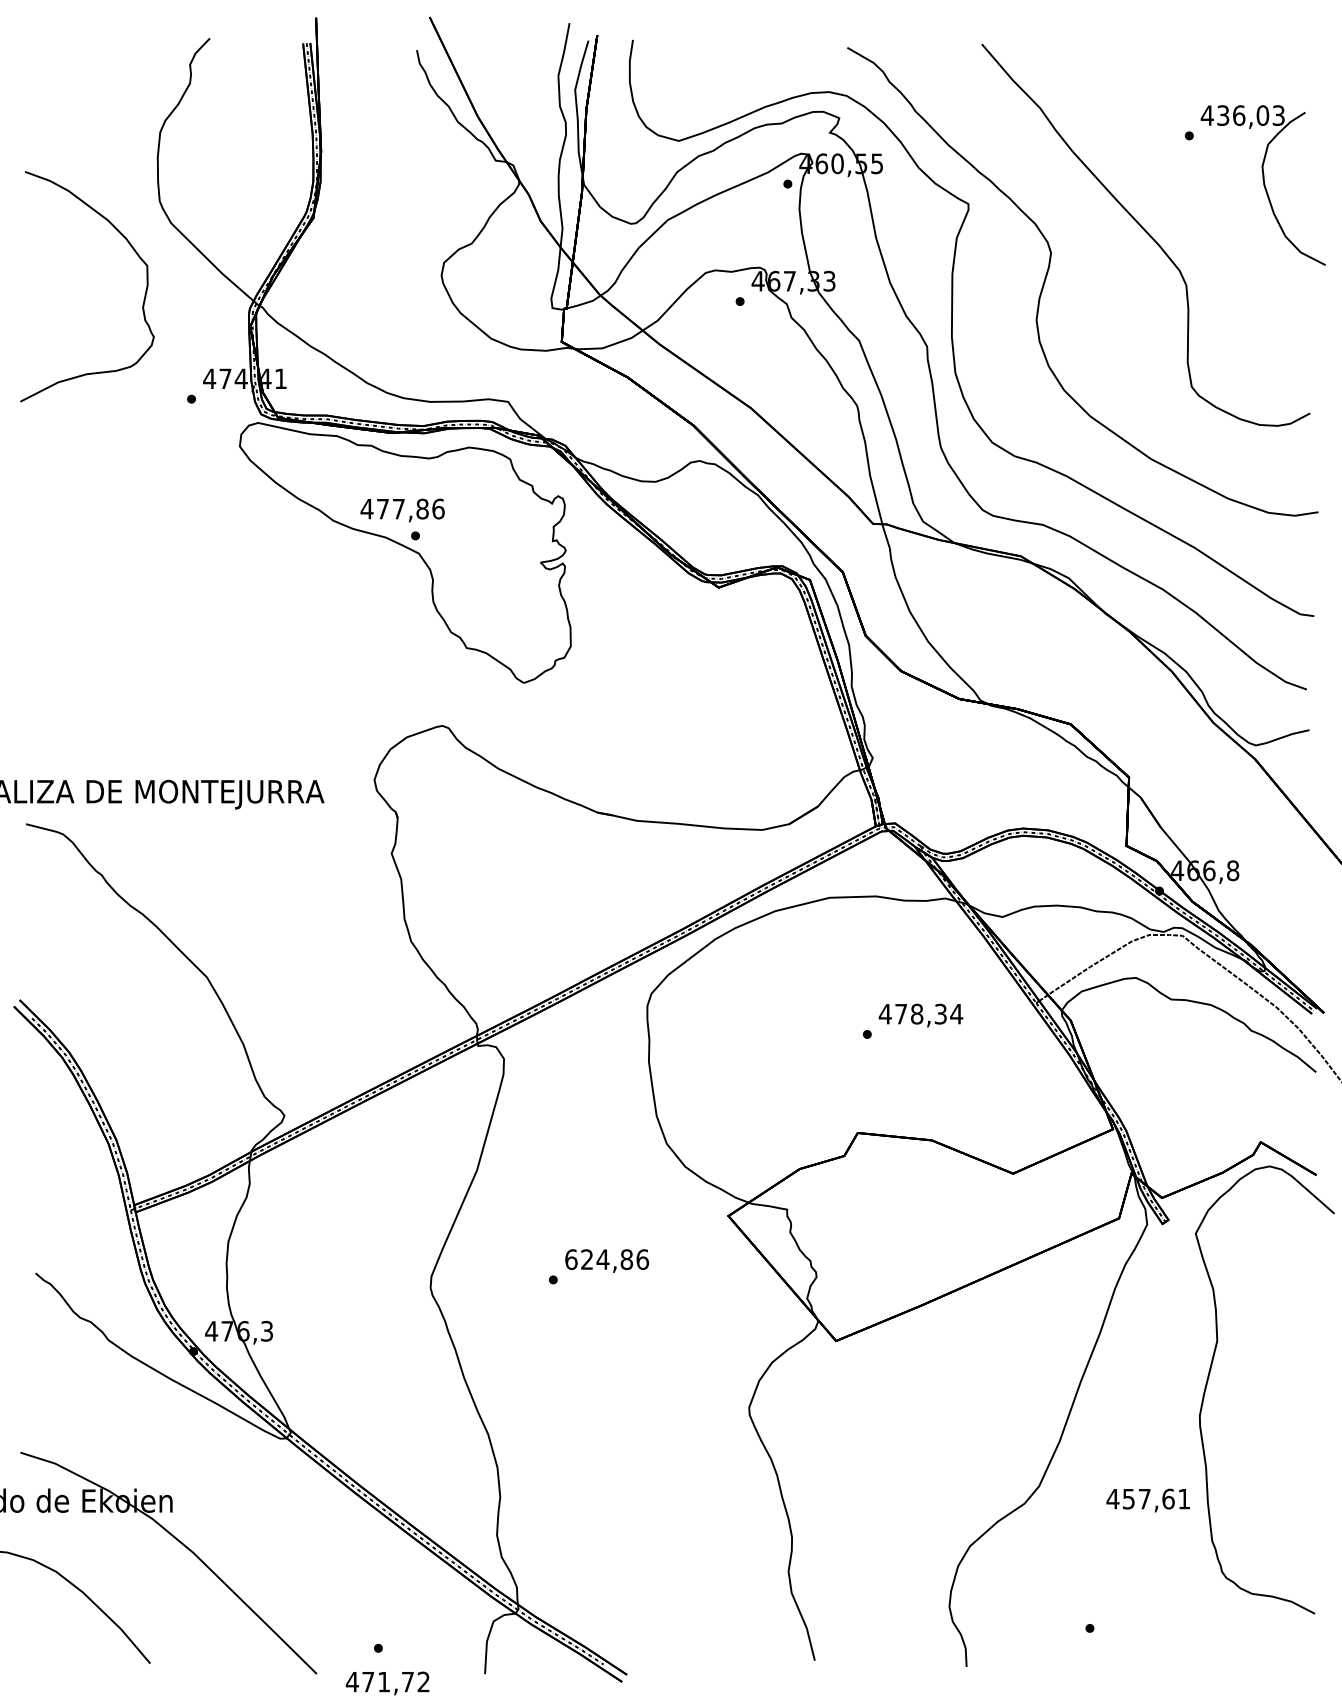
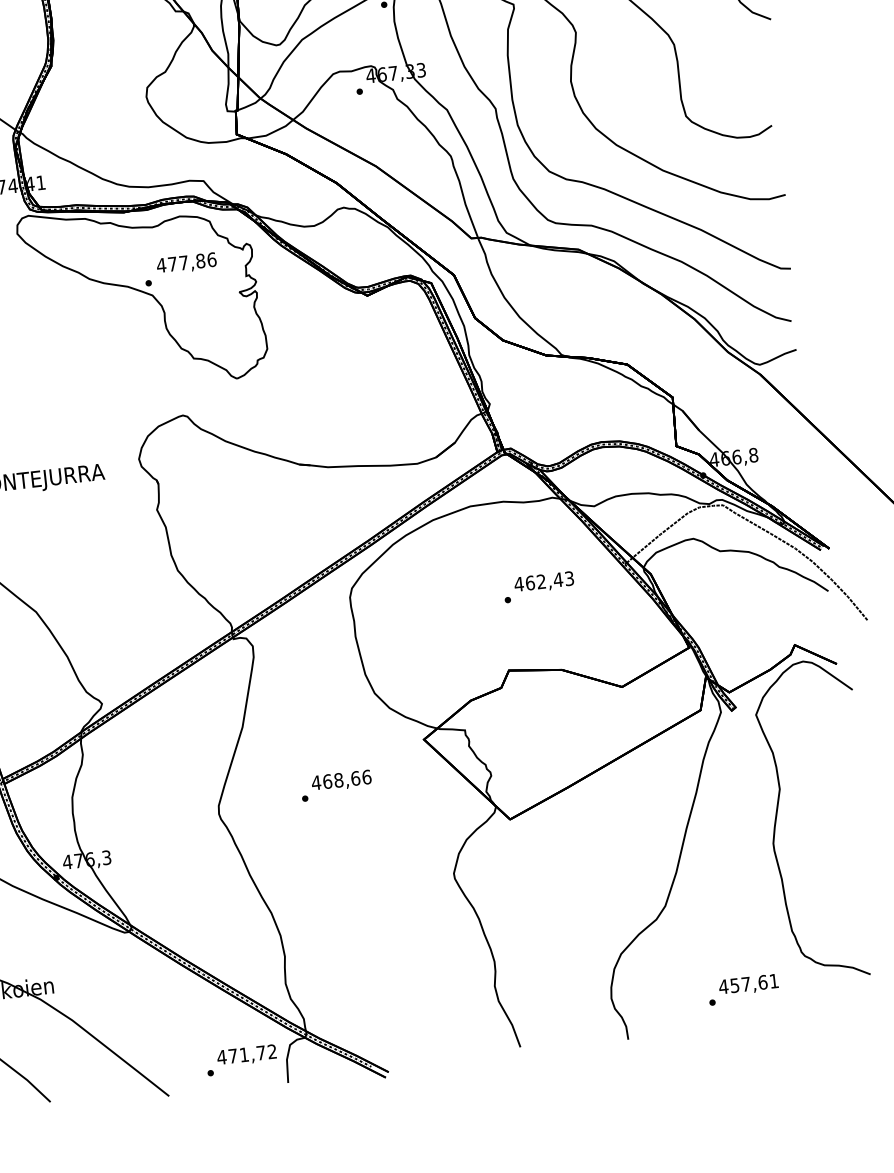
text: (402, 510) -> (186, 263), moved
text: (929, 1013) -> (550, 580), 478,34 -> 462,43
text: (598, 1259) -> (335, 780), 624,86 -> 468,66
text: (1147, 1500) -> (748, 985), moved
text: (387, 1683) -> (246, 1055), moved

